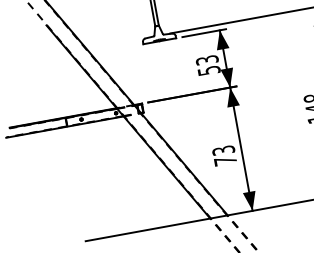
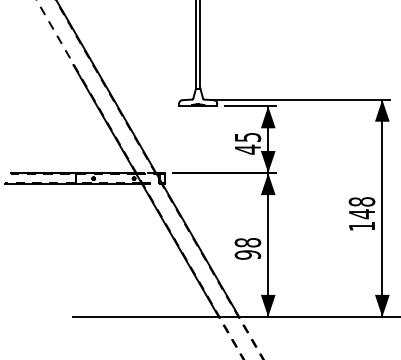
text: (207, 65) -> (247, 143), 53 -> 45
text: (224, 155) -> (247, 248), 73 -> 98

